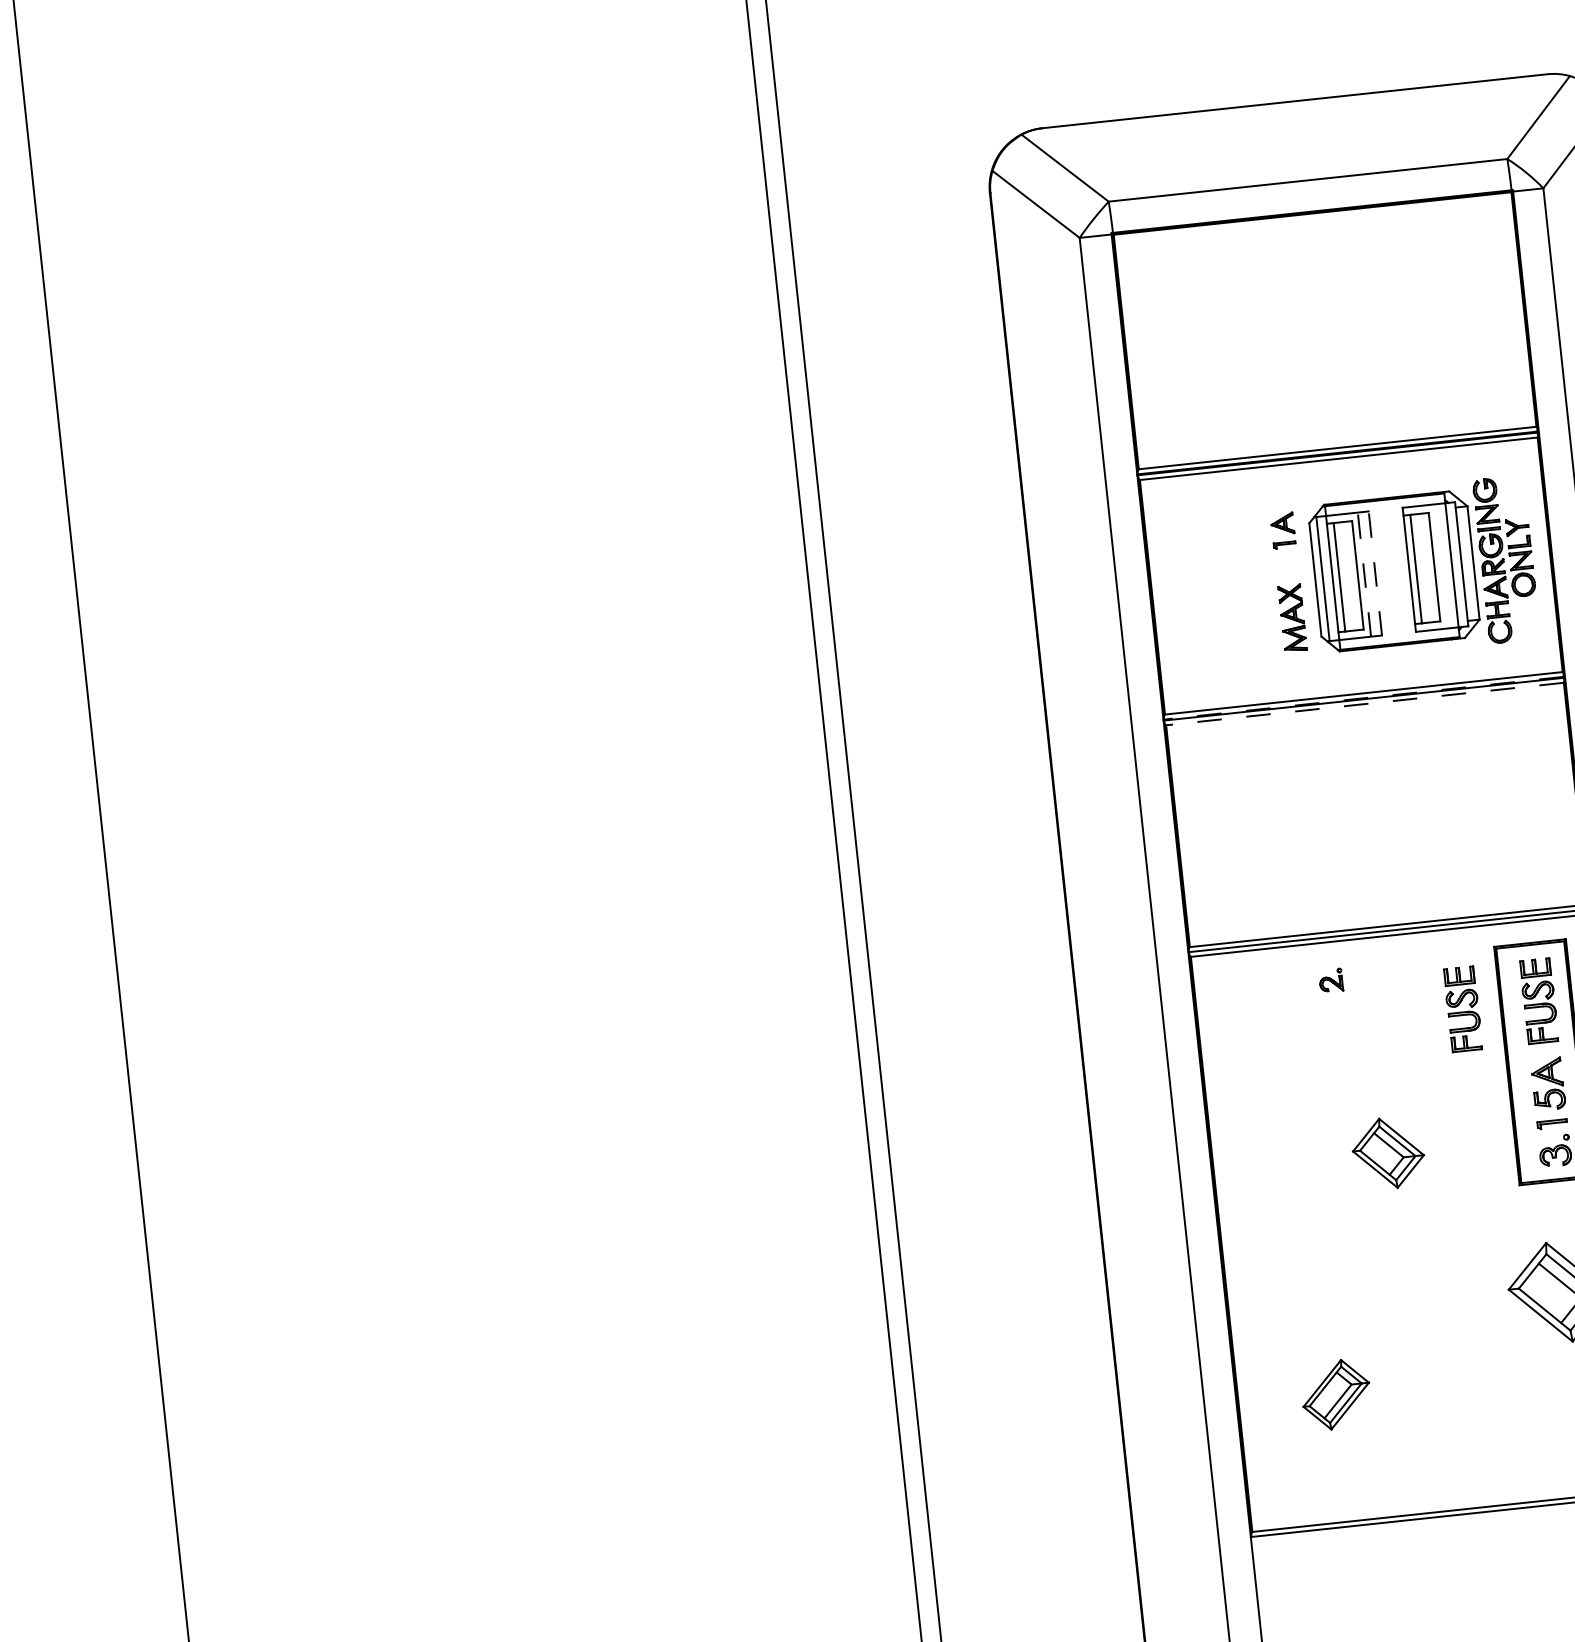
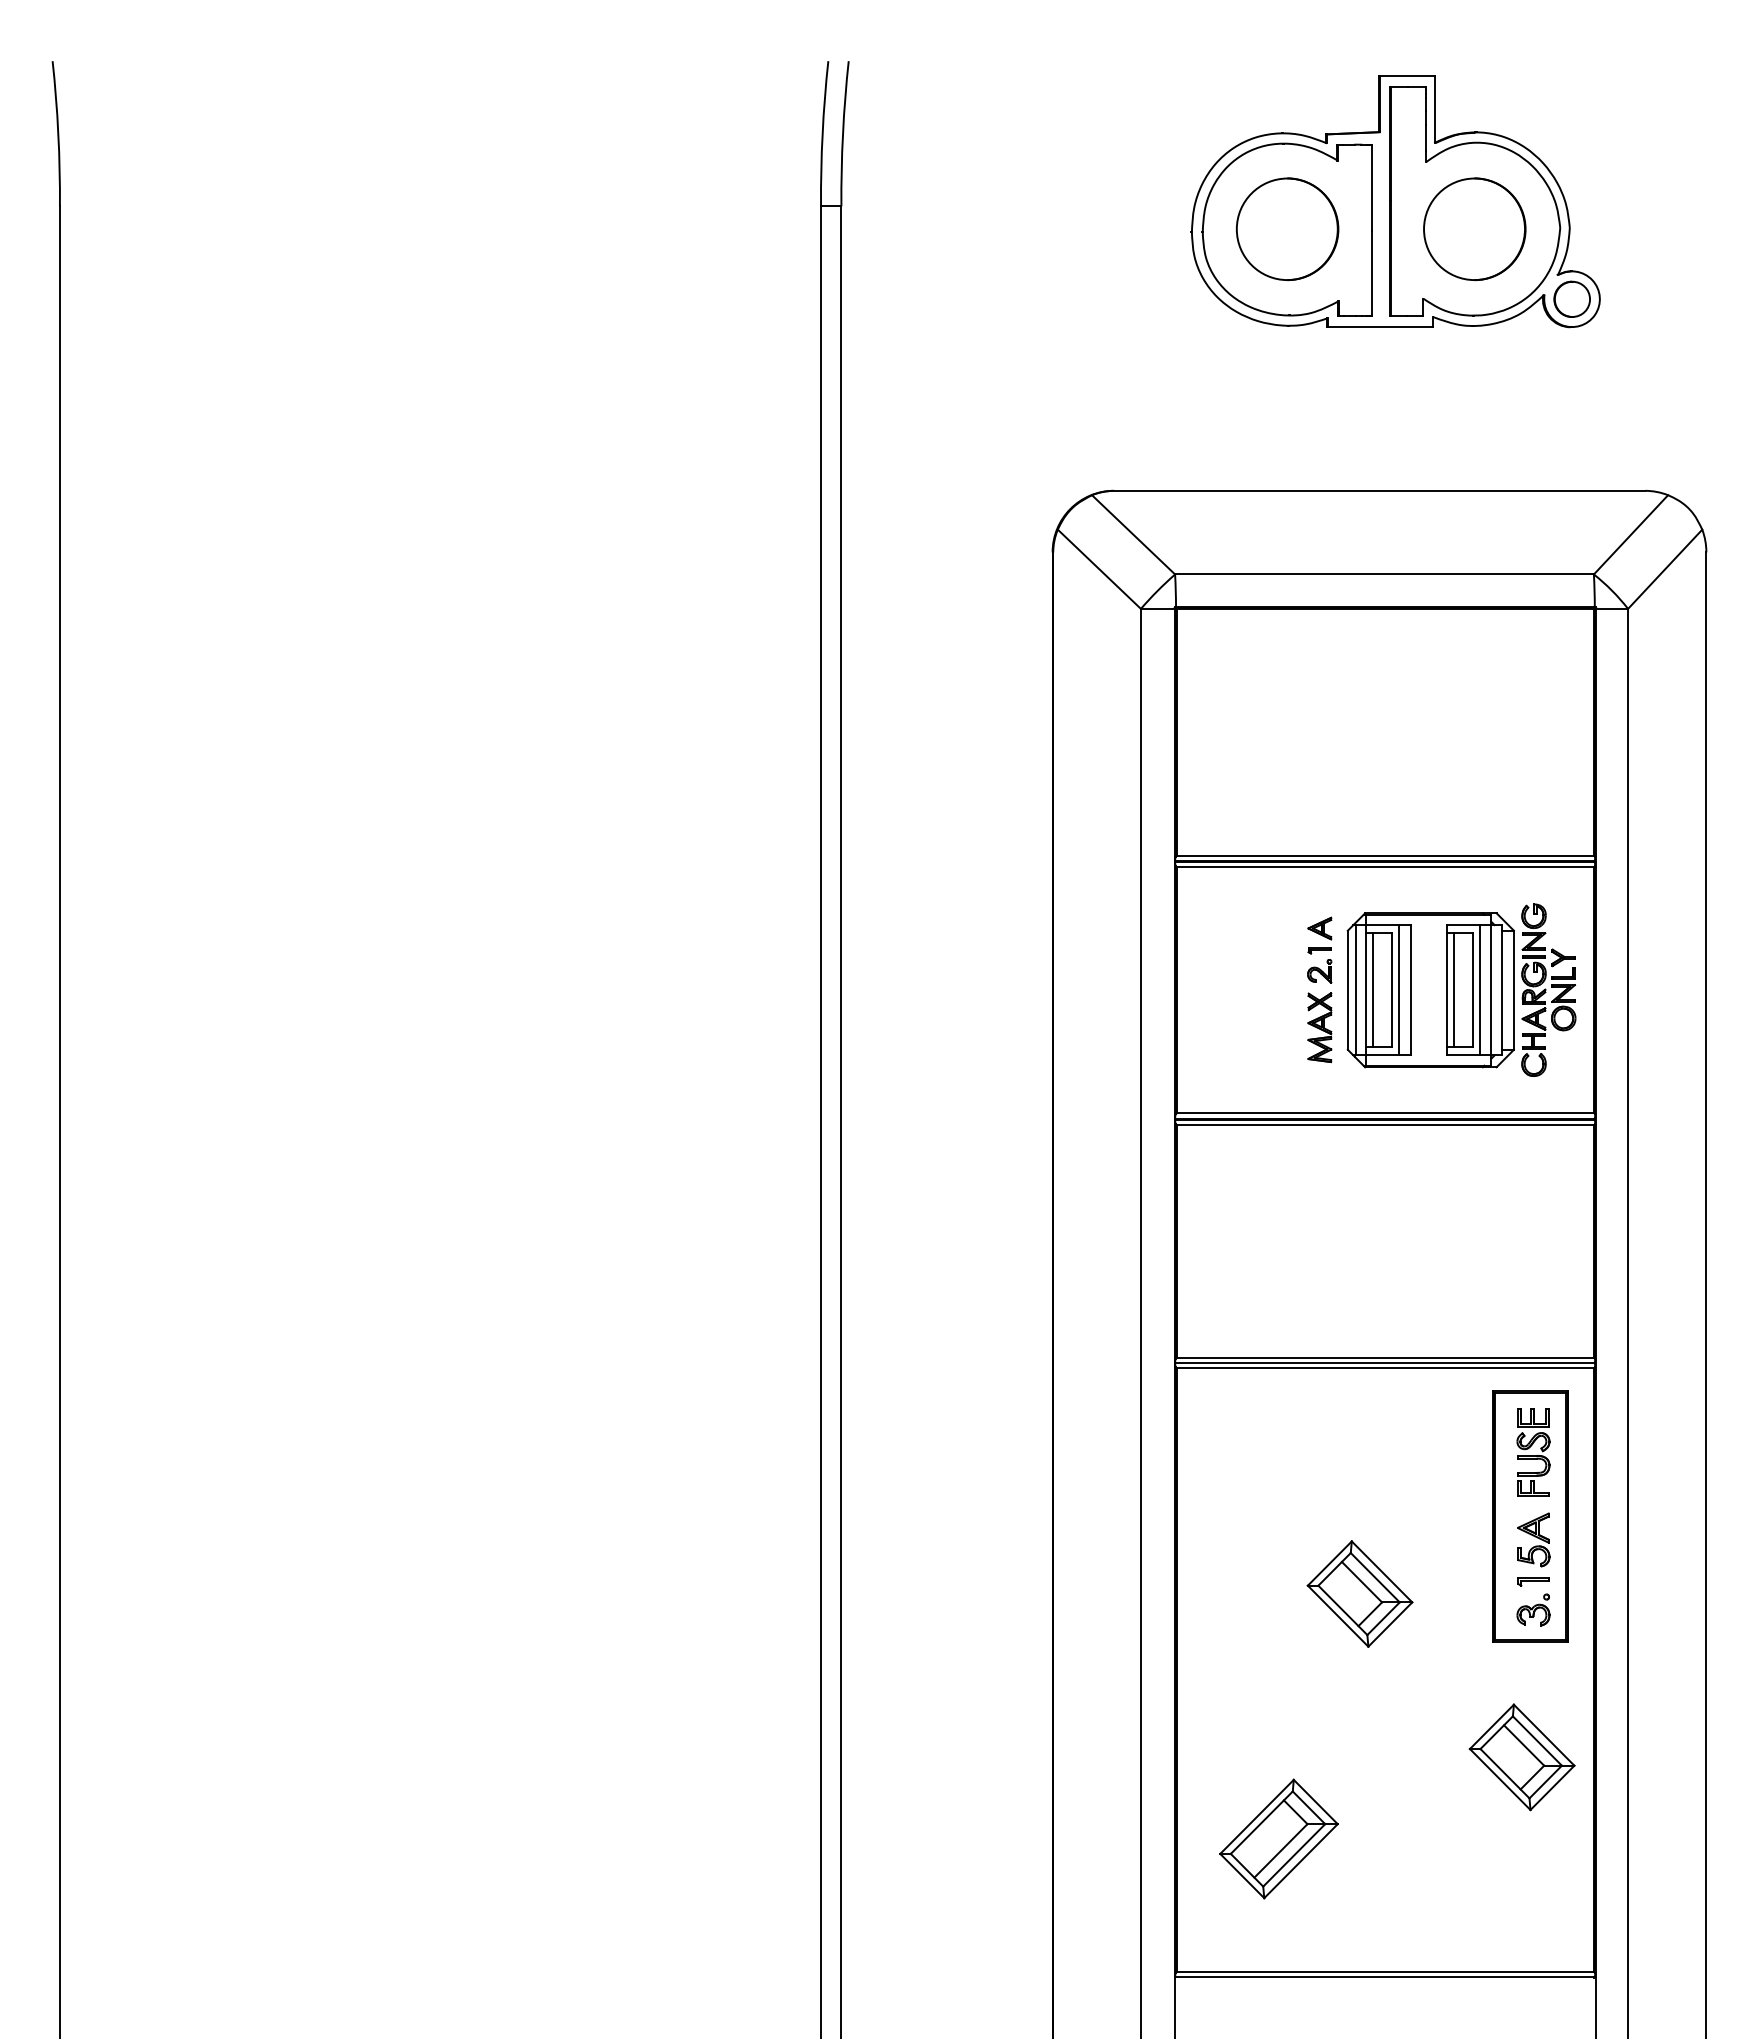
line: (1440, 566) -> (1479, 990), added
line: (1374, 572) -> (1410, 989), dashed -> solid
line: (1364, 573) -> (1399, 989), dashed -> solid
line: (1363, 698) -> (1384, 1118), dashed -> solid
line: (1364, 703) -> (1385, 1124), dashed -> solid
part: (1330, 980) -> (1319, 971), moved
part: (1463, 1009) -> (1453, 1452), removed
part: (1387, 1152) -> (1359, 1593), size x1.43
part: (1335, 1394) -> (1278, 1838), size x1.67

